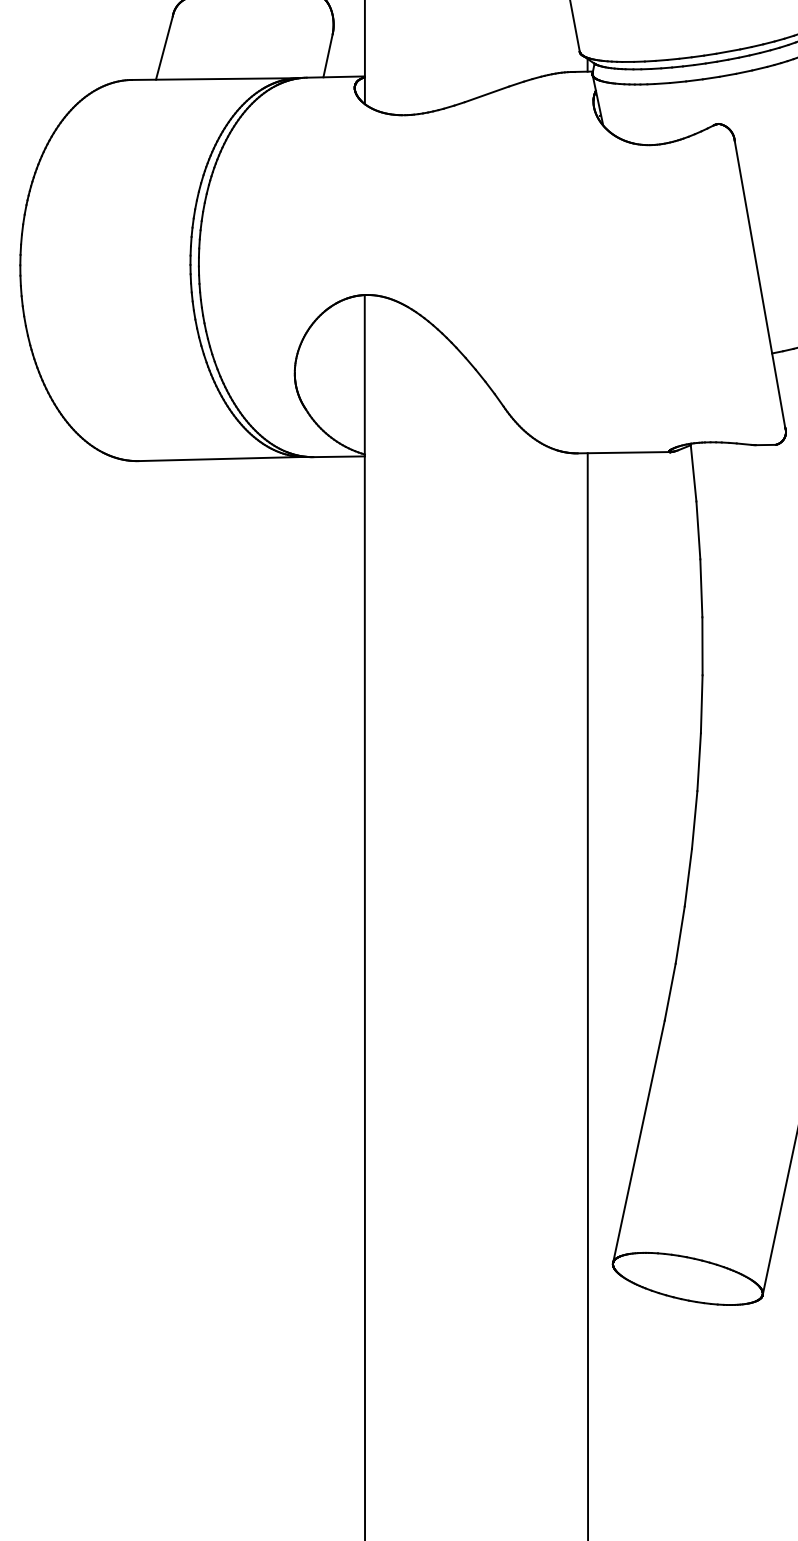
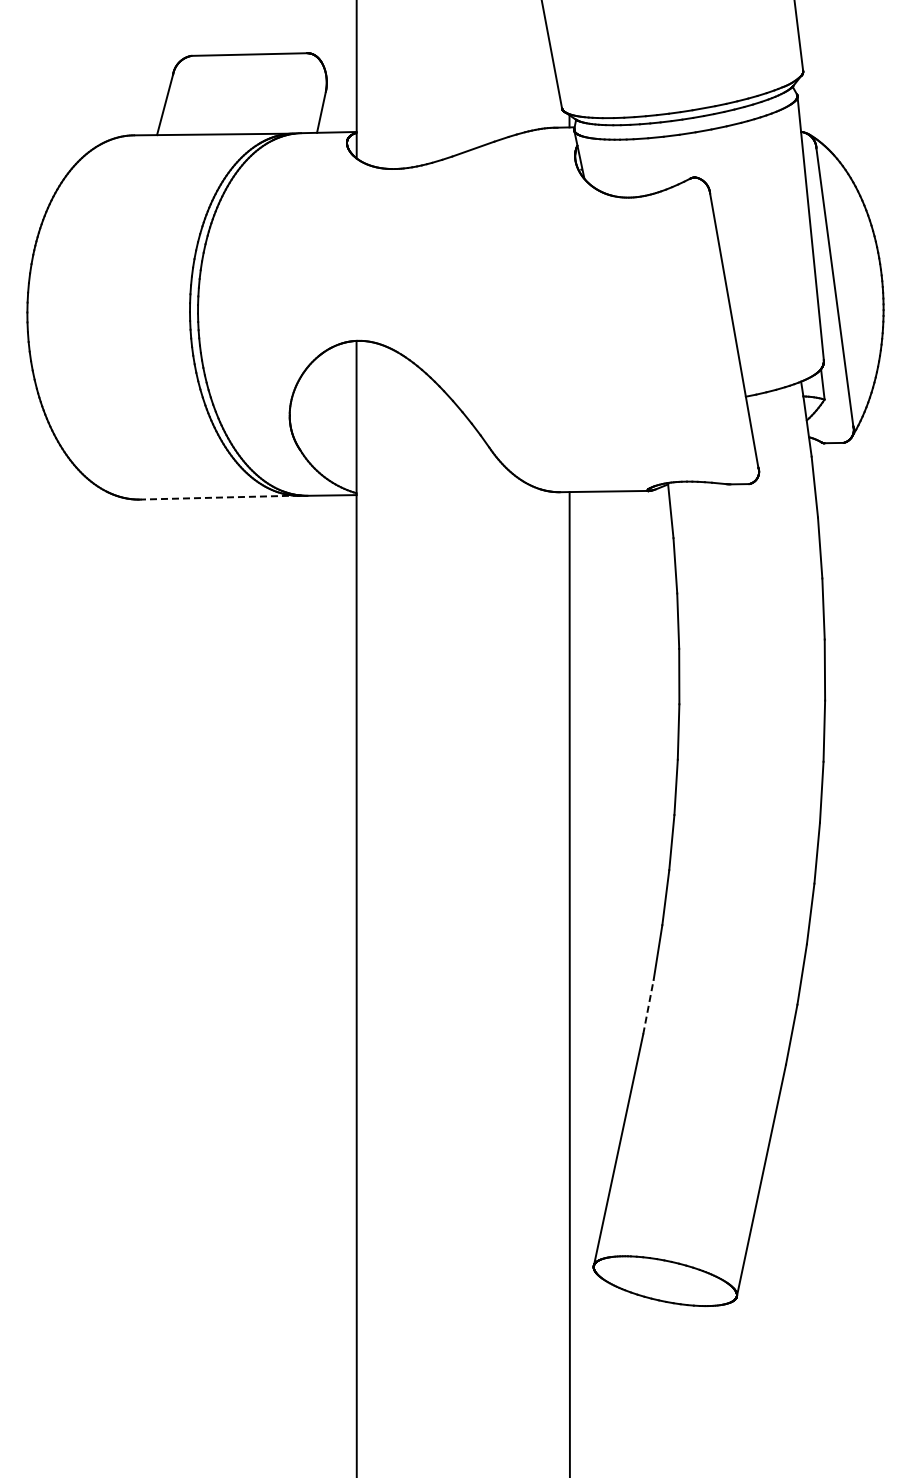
line: (222, 458) -> (220, 497), solid -> dashed
line: (670, 992) -> (648, 1007), solid -> dashed

